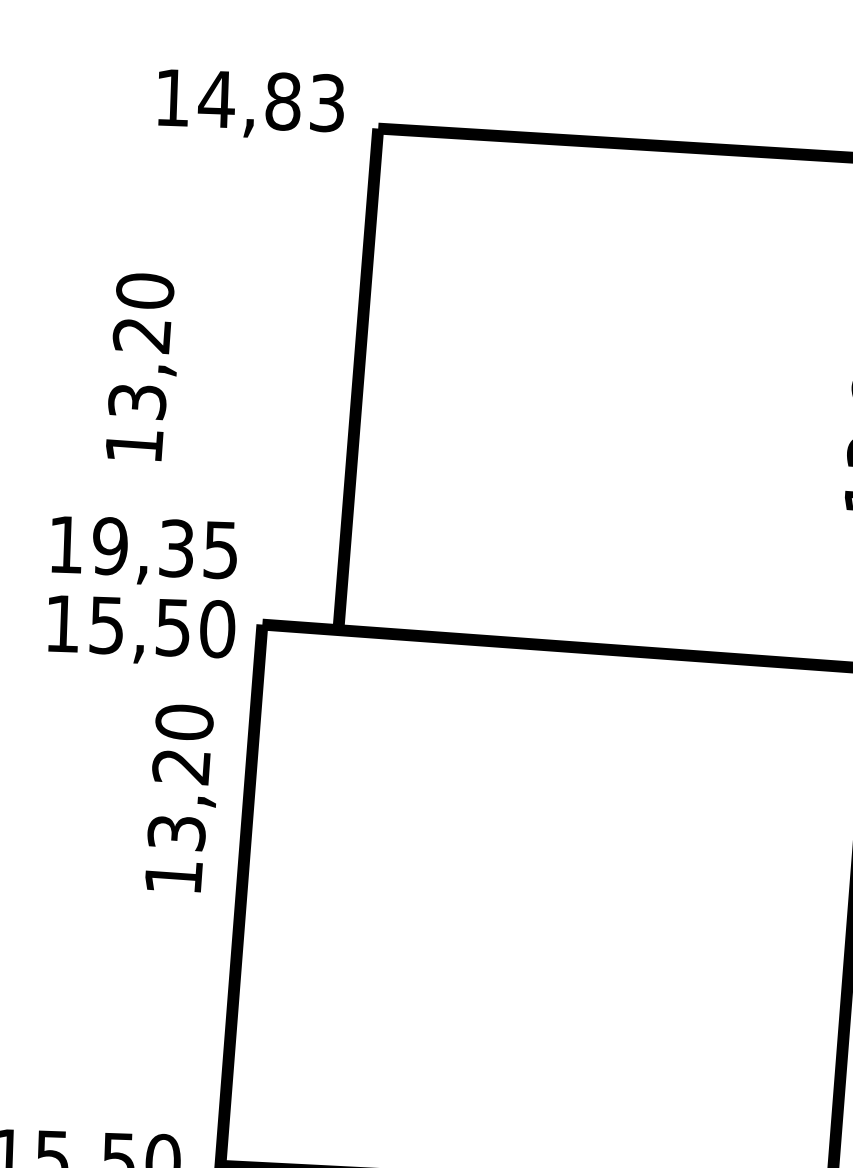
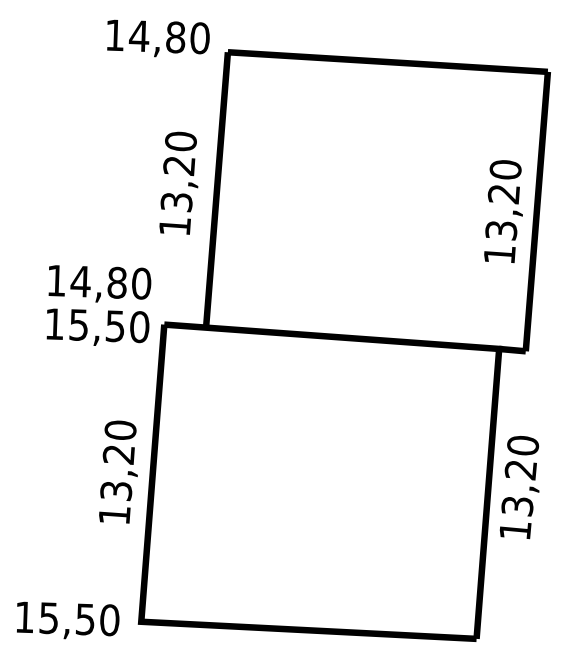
text: (326, 103) -> (199, 38), 14,83 -> 14,80
text: (140, 365) -> (178, 182), moved
text: (164, 547) -> (110, 282), 19,35 -> 14,80
text: (180, 797) -> (118, 471), moved

